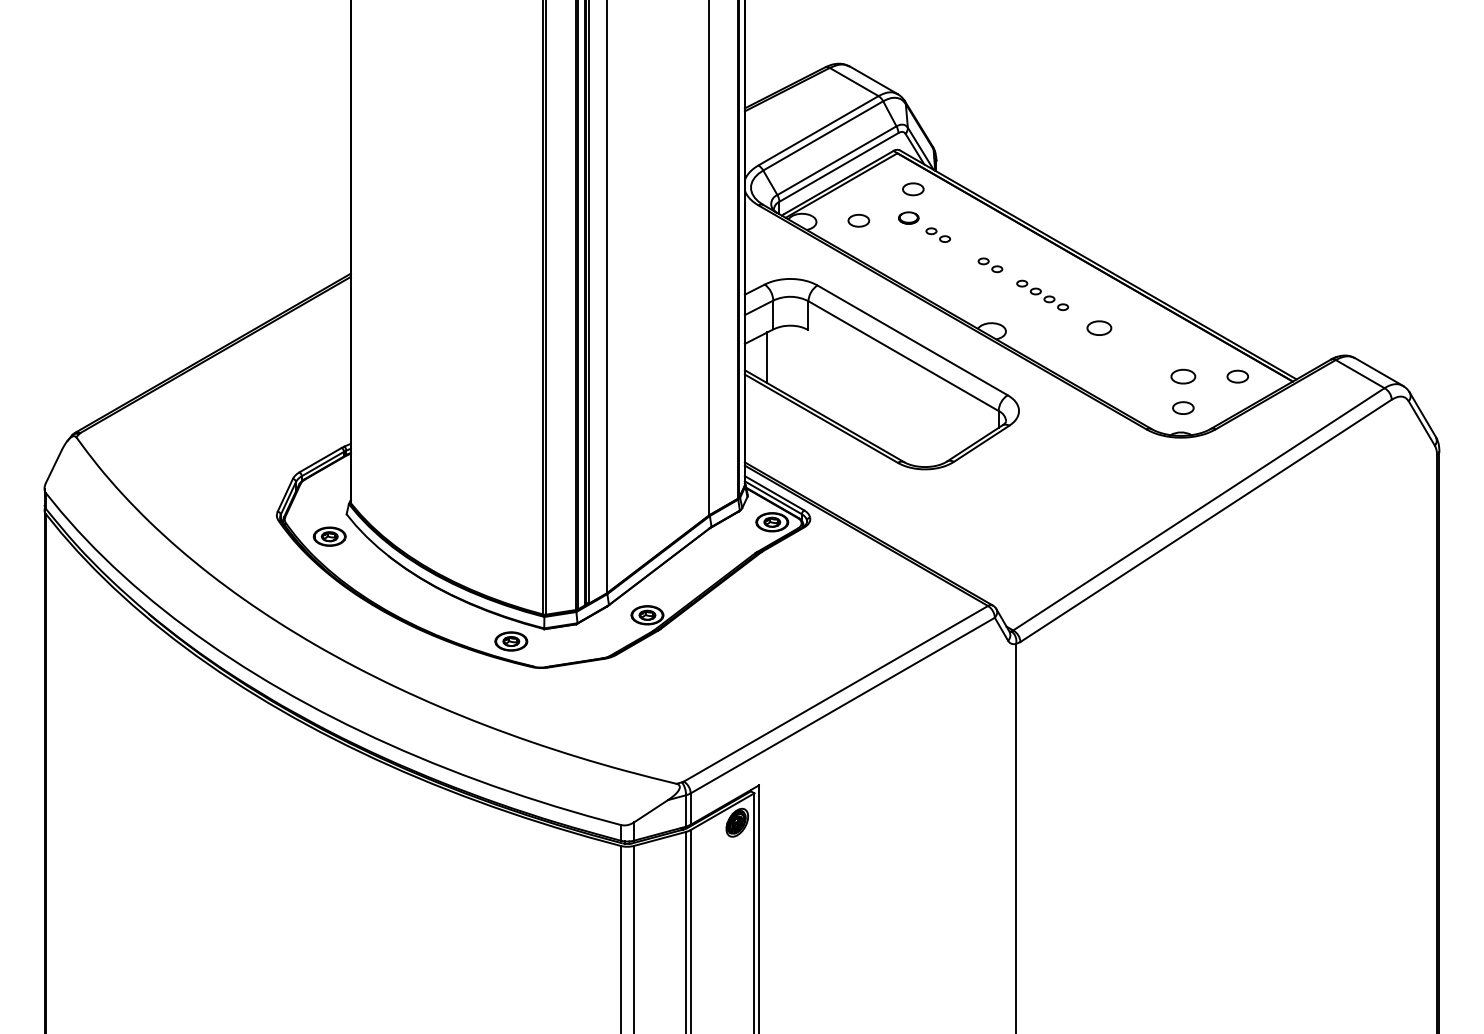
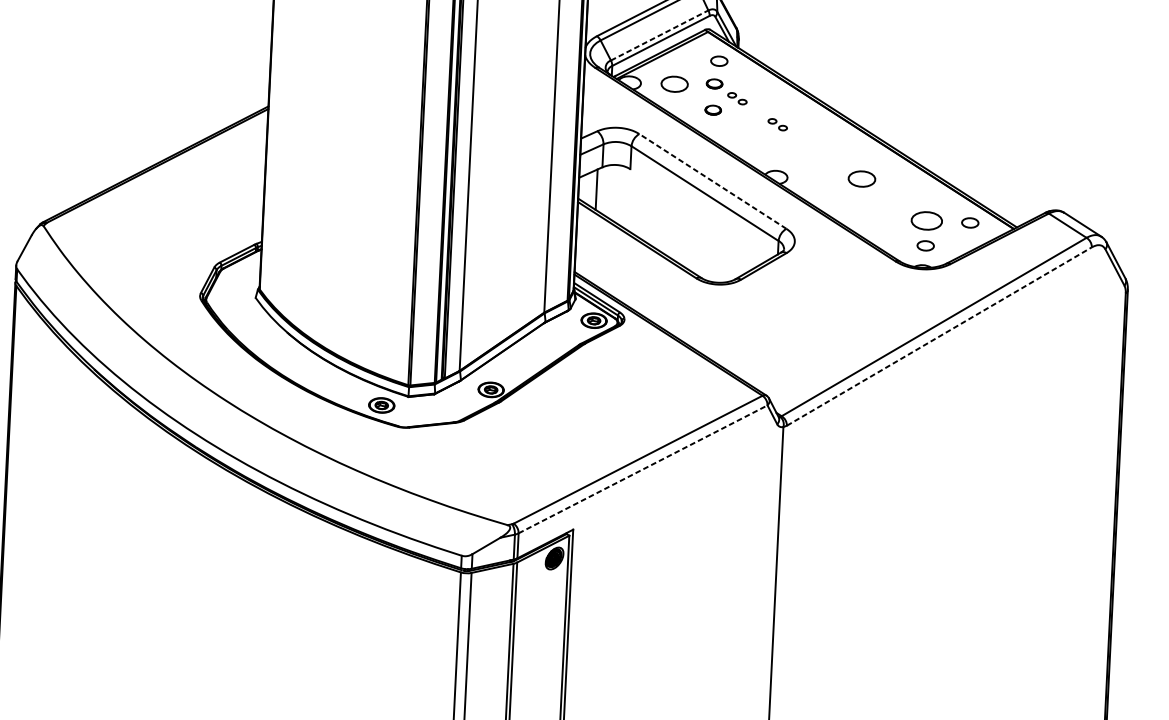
line: (836, 160) -> (659, 35), solid -> dashed
part: (858, 220) -> (674, 83), size x1.6
part: (908, 250) -> (713, 109), added
part: (1042, 295) -> (817, 150), removed
part: (1099, 327) -> (862, 178), size x1.4
line: (912, 340) -> (712, 181), solid -> dashed
part: (1183, 376) -> (927, 220), size x1.6
line: (1206, 520) -> (939, 336), solid -> dashed
part: (329, 536) -> (241, 314), removed
line: (842, 705) -> (642, 469), solid -> dashed

